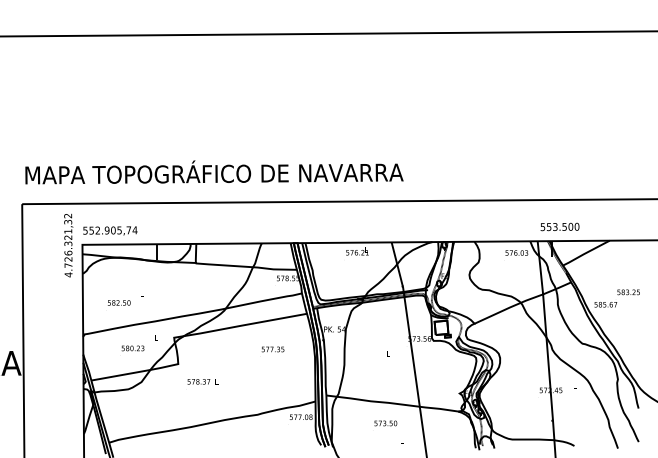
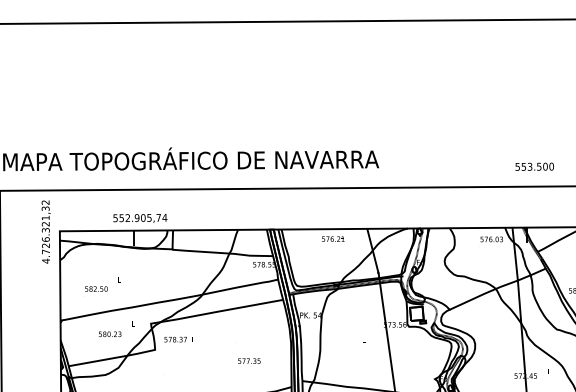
text: (559, 226) -> (534, 166), moved
text: (110, 230) -> (140, 218), moved
text: (272, 349) -> (248, 361), moved
text: (202, 381) -> (179, 339), moved

